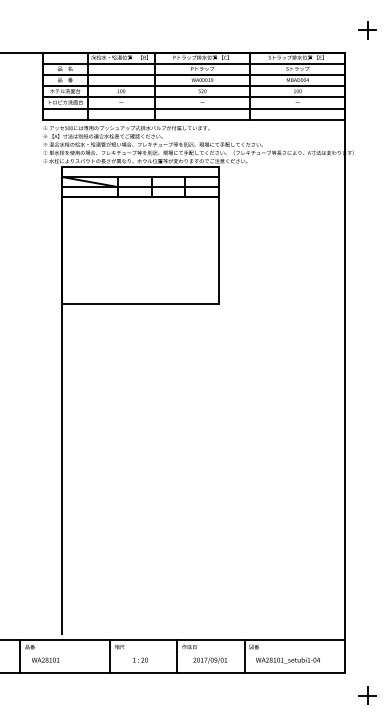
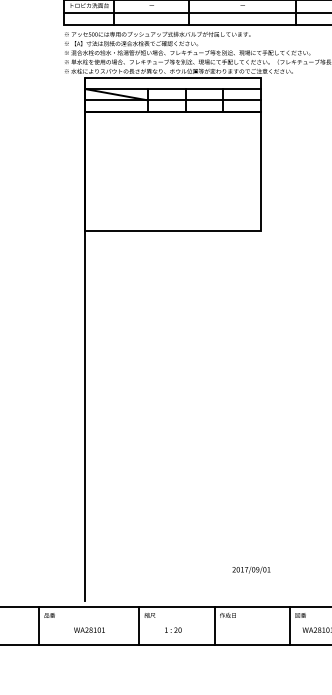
text: (45, 659) -> (89, 629), moved
text: (210, 660) -> (251, 570), moved

